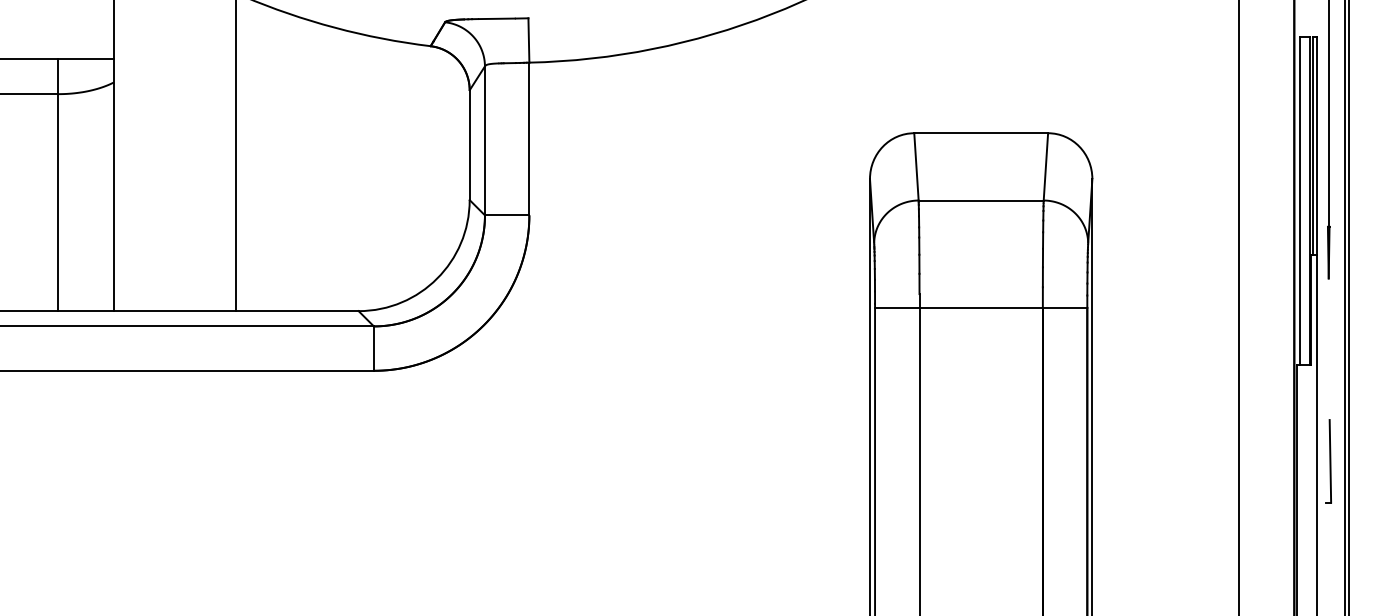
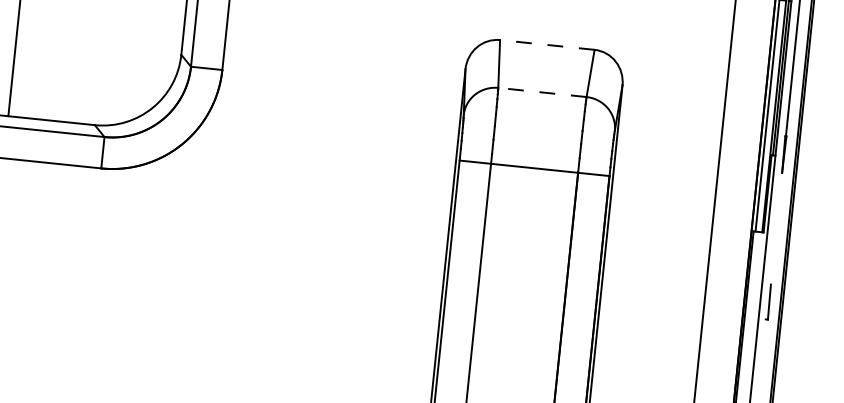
line: (981, 133) -> (547, 45), solid -> dashed
line: (981, 200) -> (542, 92), solid -> dashed
part: (1328, 461) -> (768, 302), size x0.6

